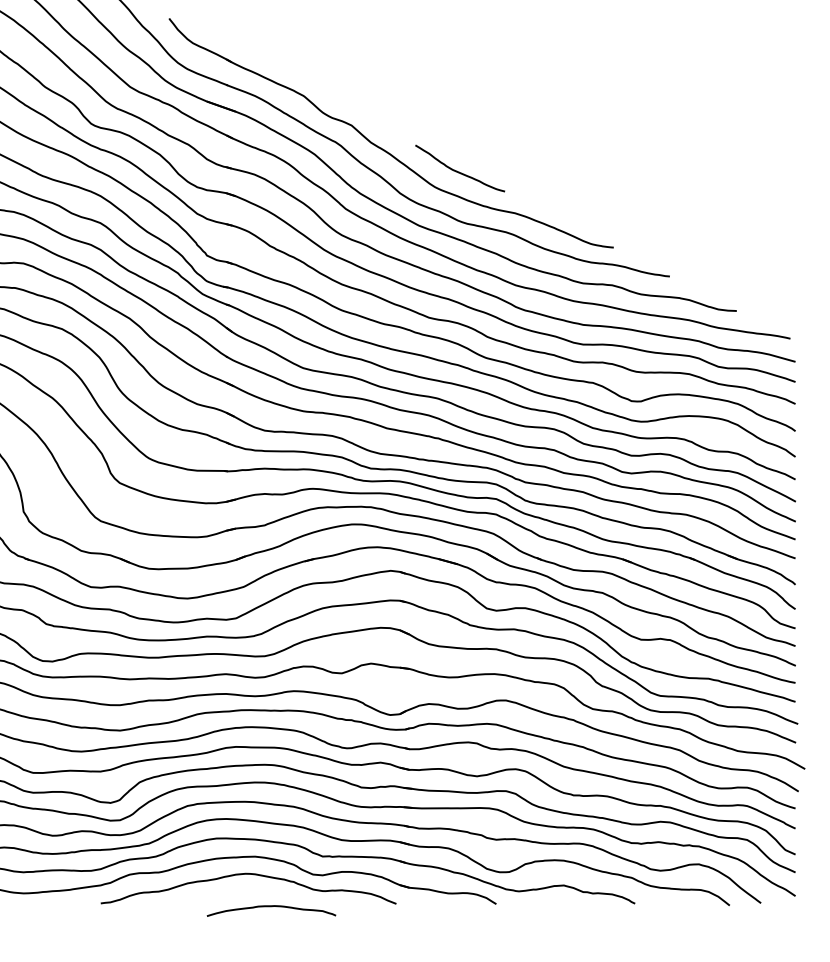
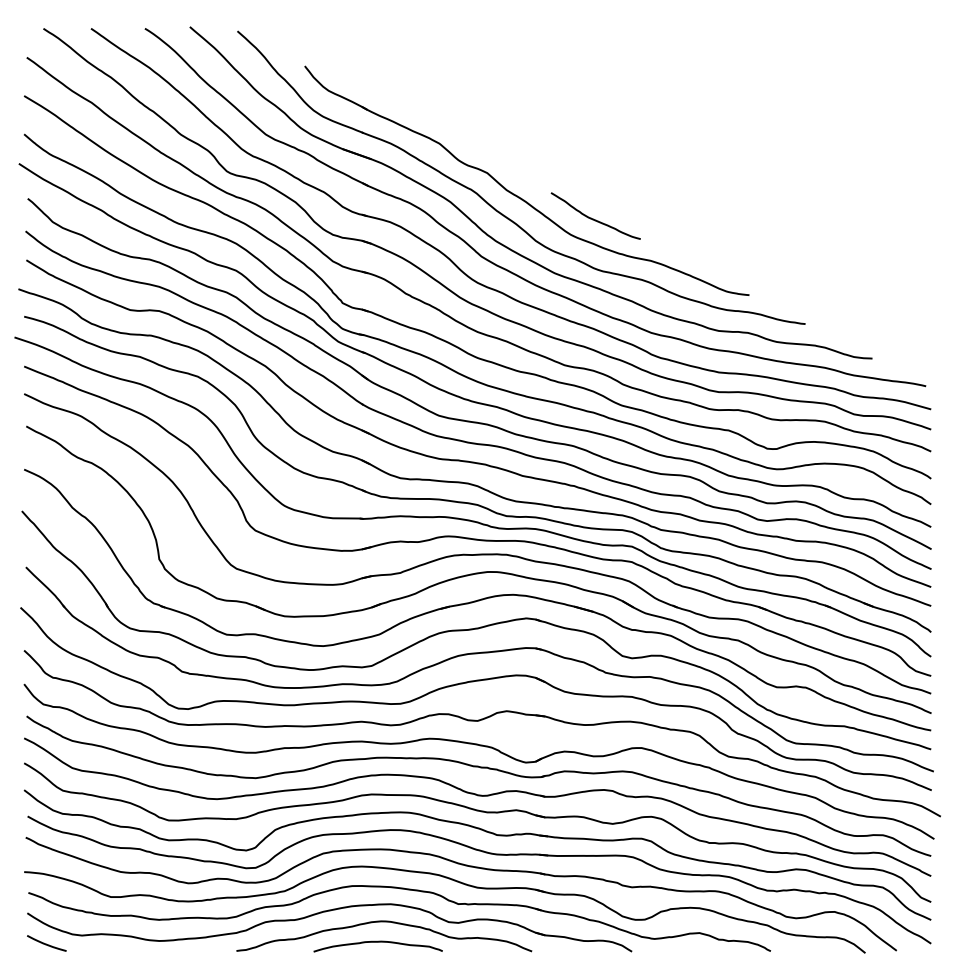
curve: (270, 906) -> (377, 942), moved

